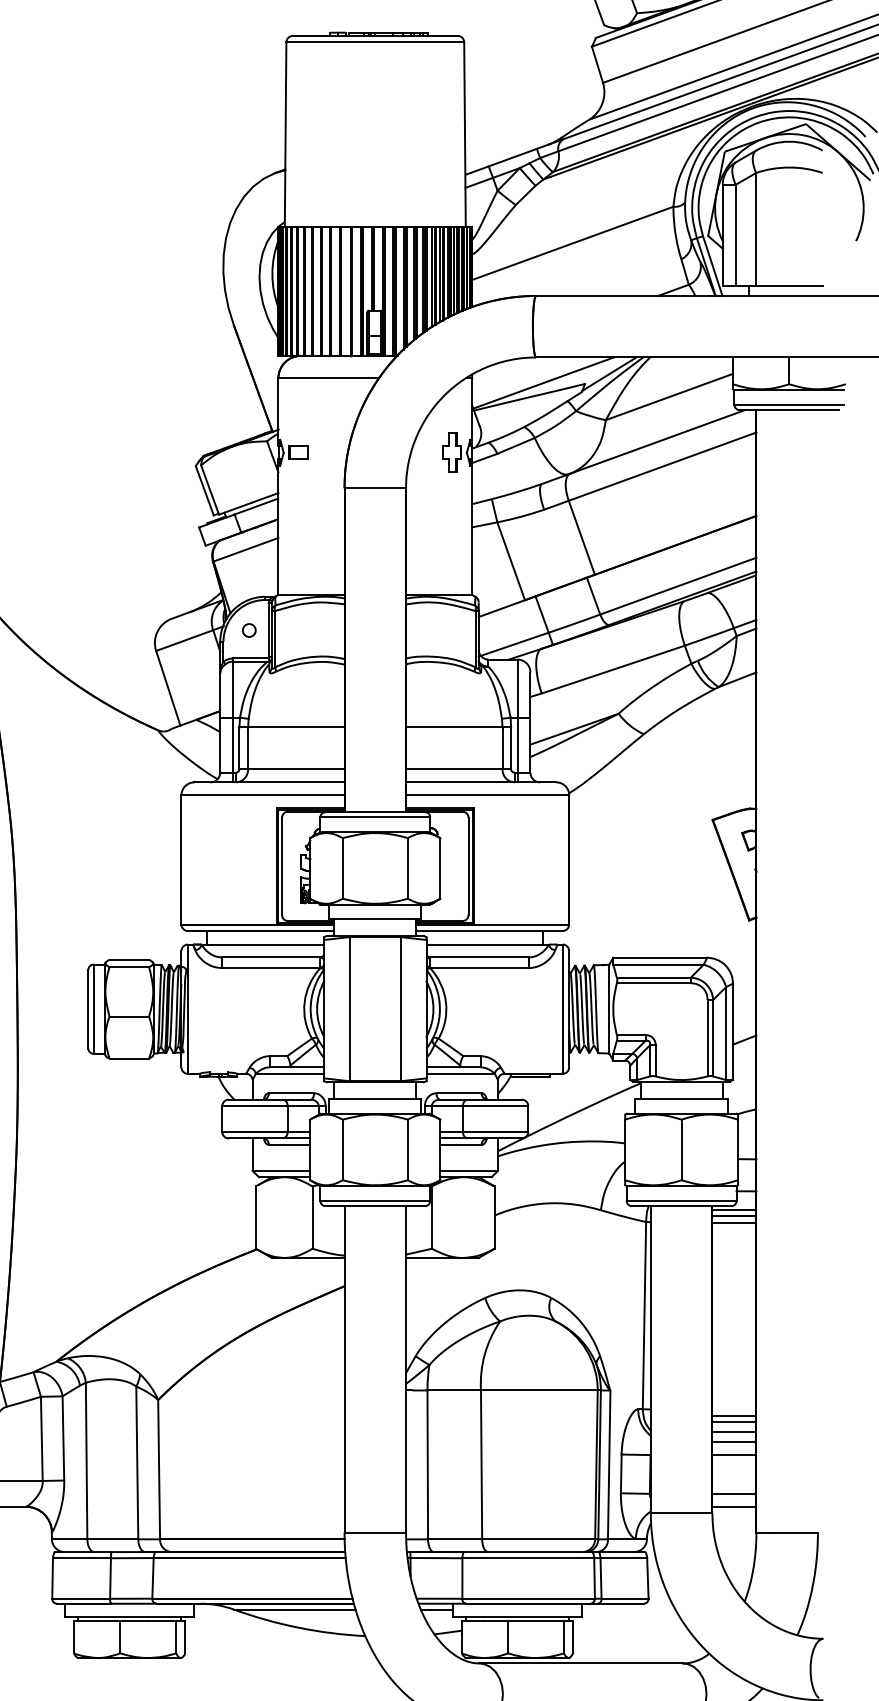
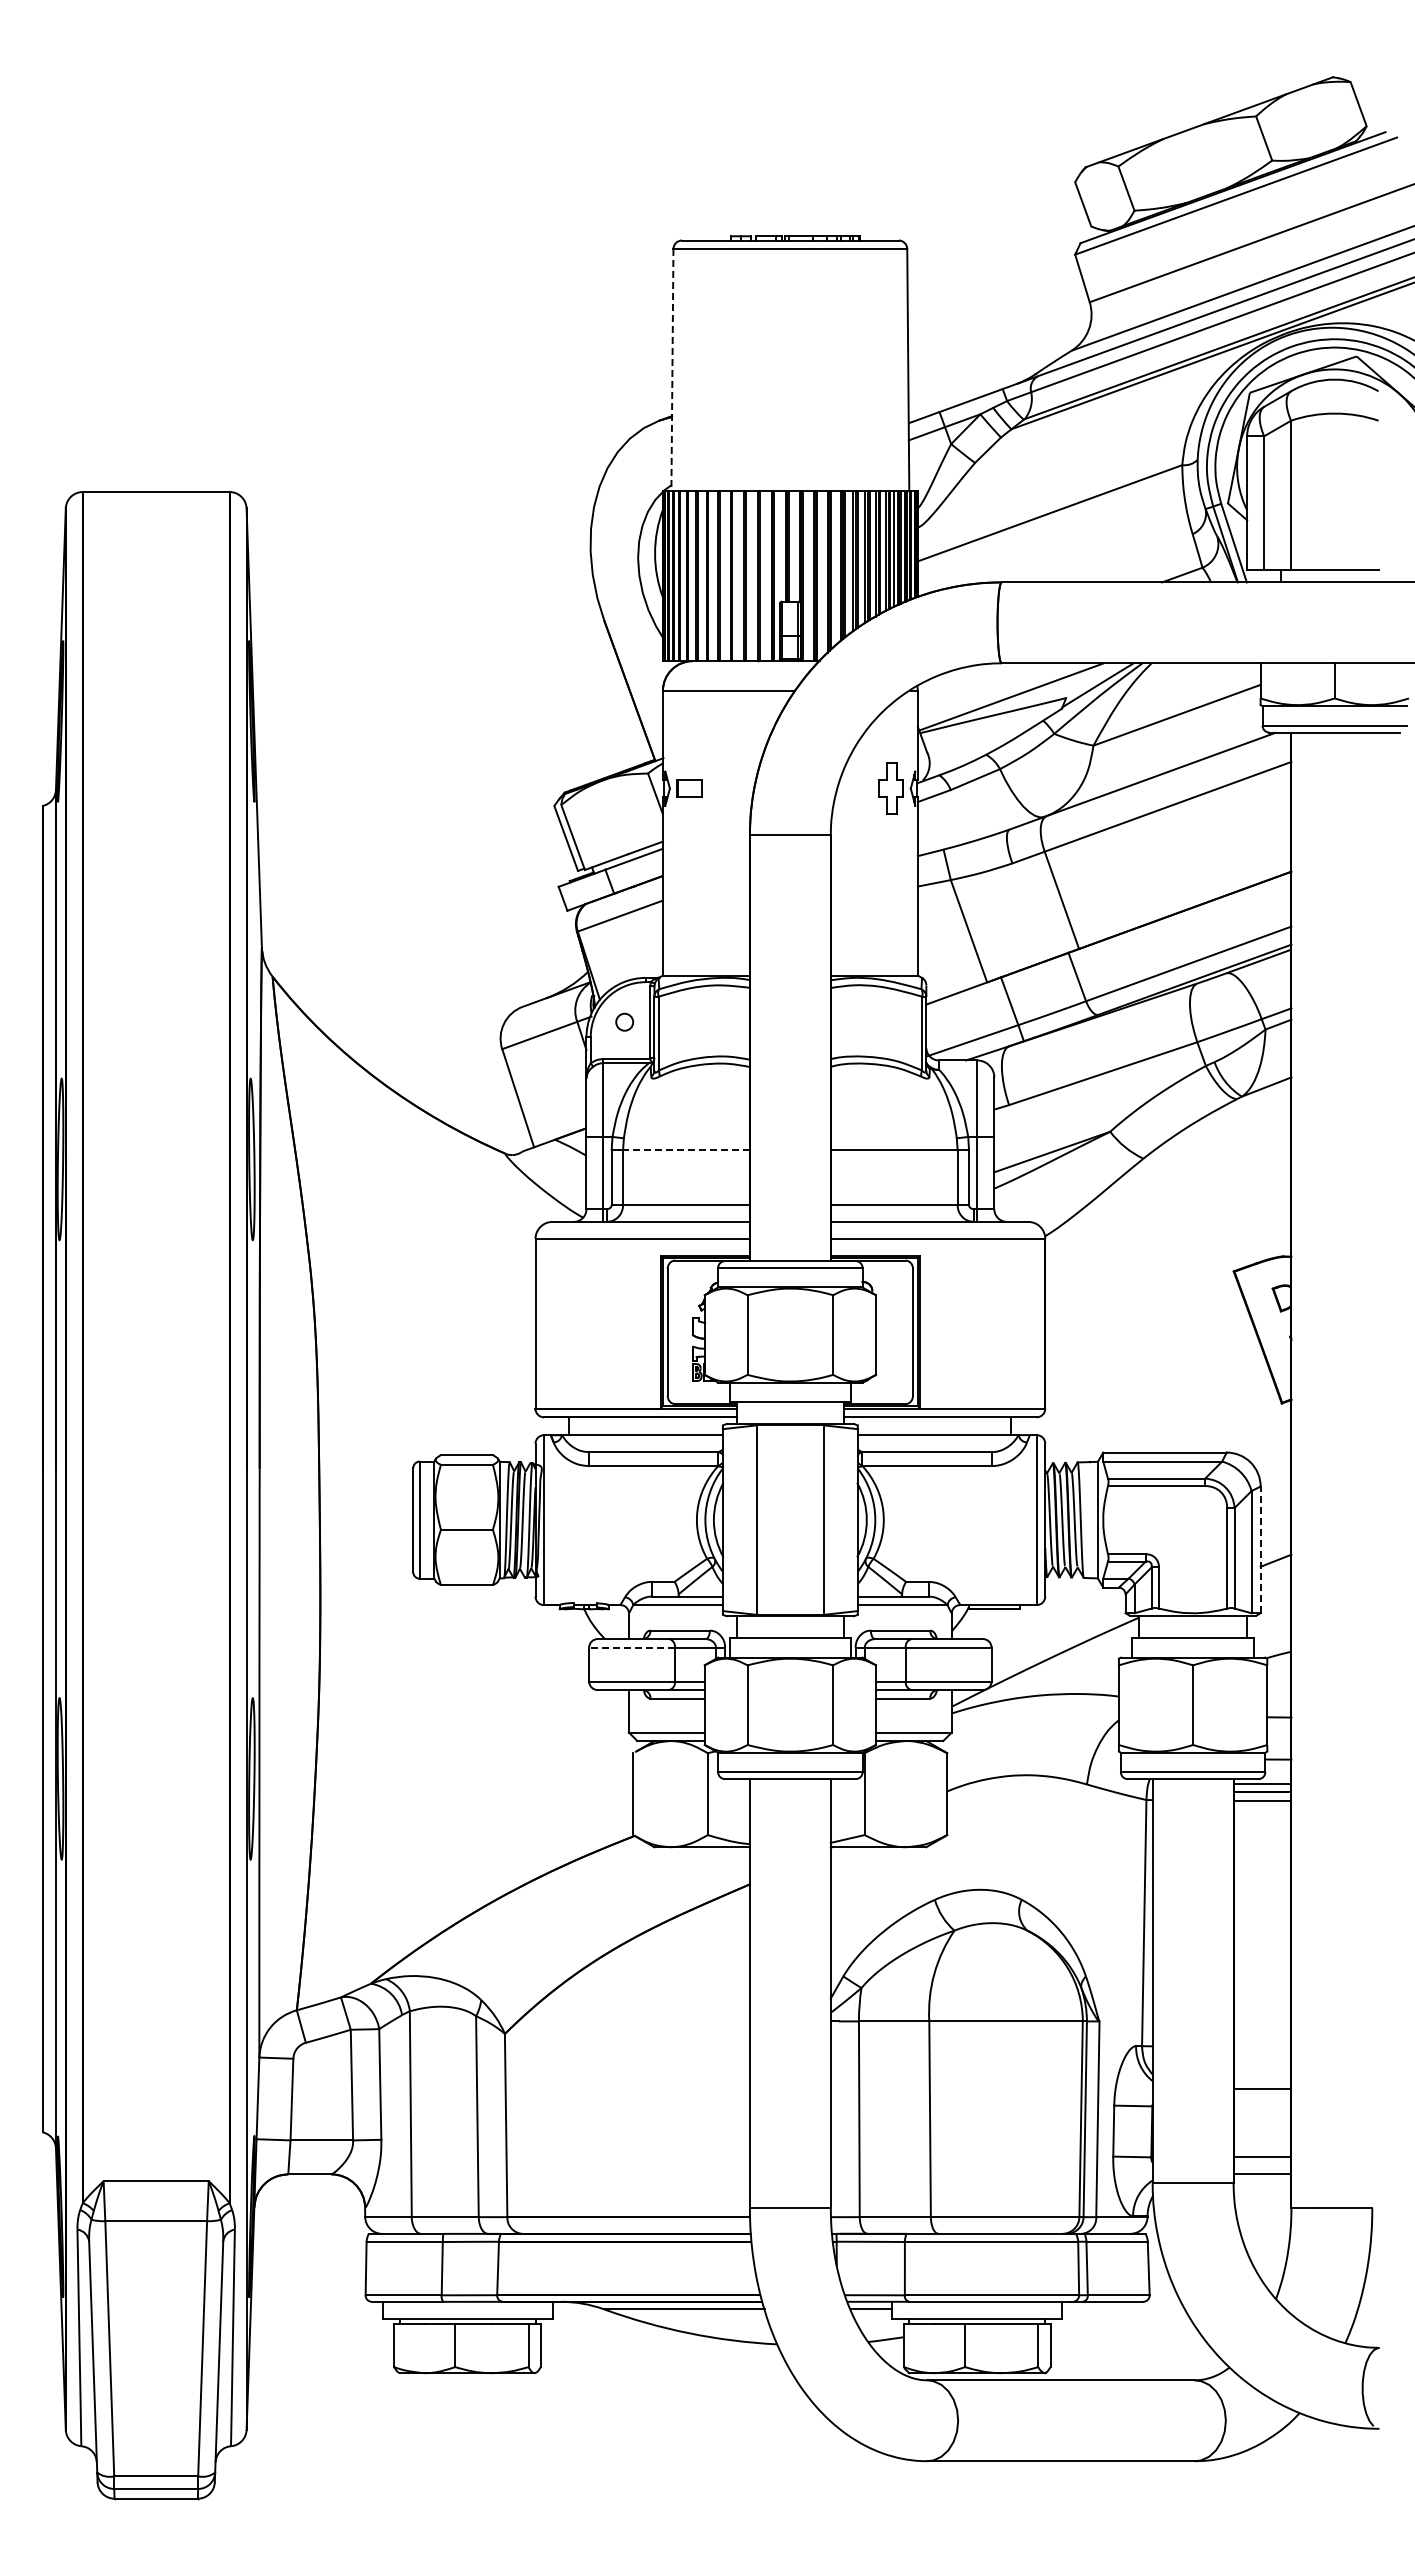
line: (285, 134) -> (672, 370), solid -> dashed
line: (296, 727) -> (686, 1149), solid -> dashed
line: (732, 1031) -> (1260, 1549), solid -> dashed
line: (255, 1106) -> (632, 1647), solid -> dashed
line: (734, 1416) -> (1262, 2055), removed
line: (734, 1421) -> (1262, 2062), removed
line: (734, 1431) -> (1262, 2075), removed
line: (734, 1455) -> (1262, 2106), removed

